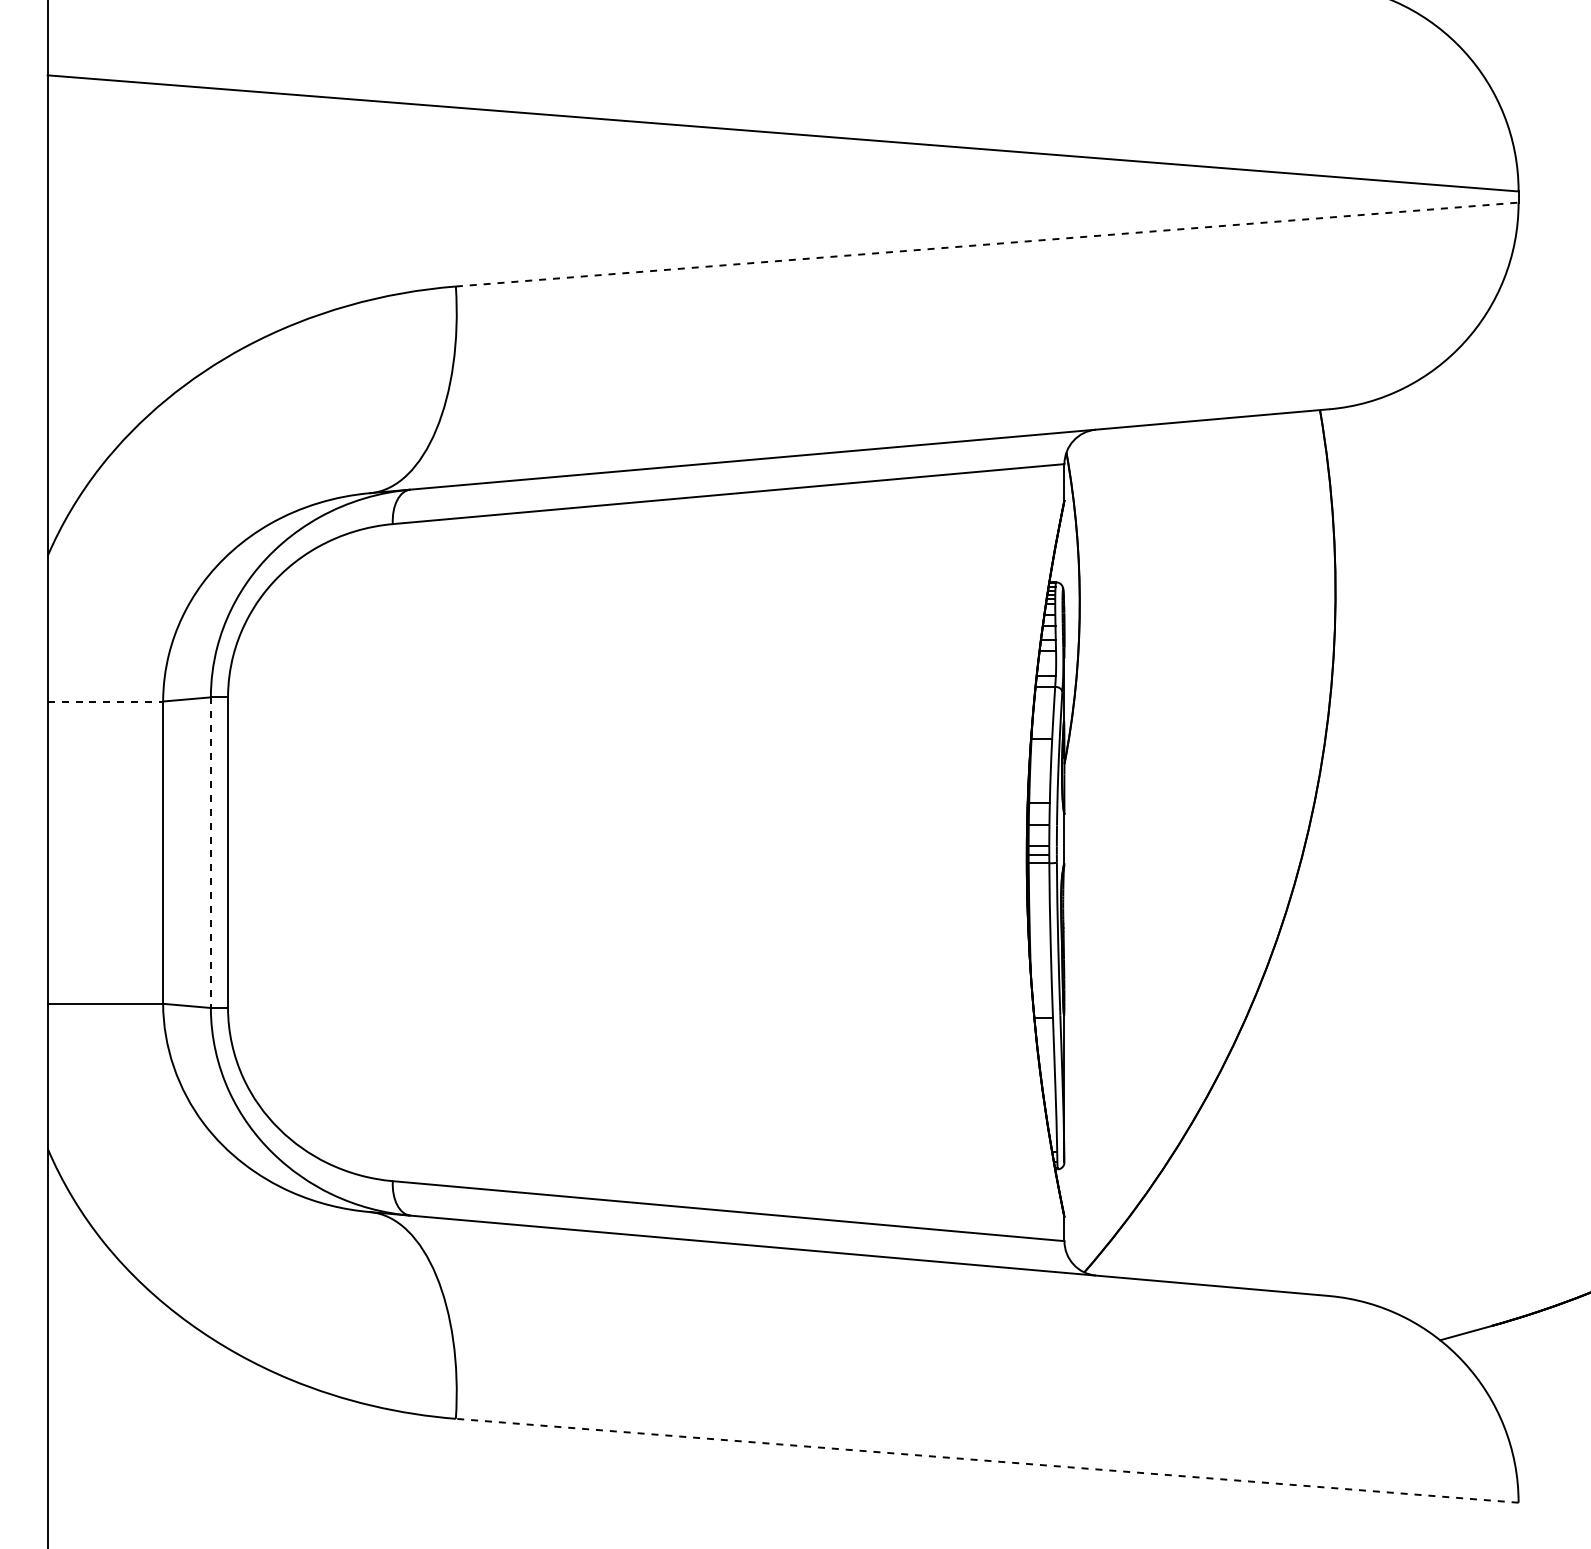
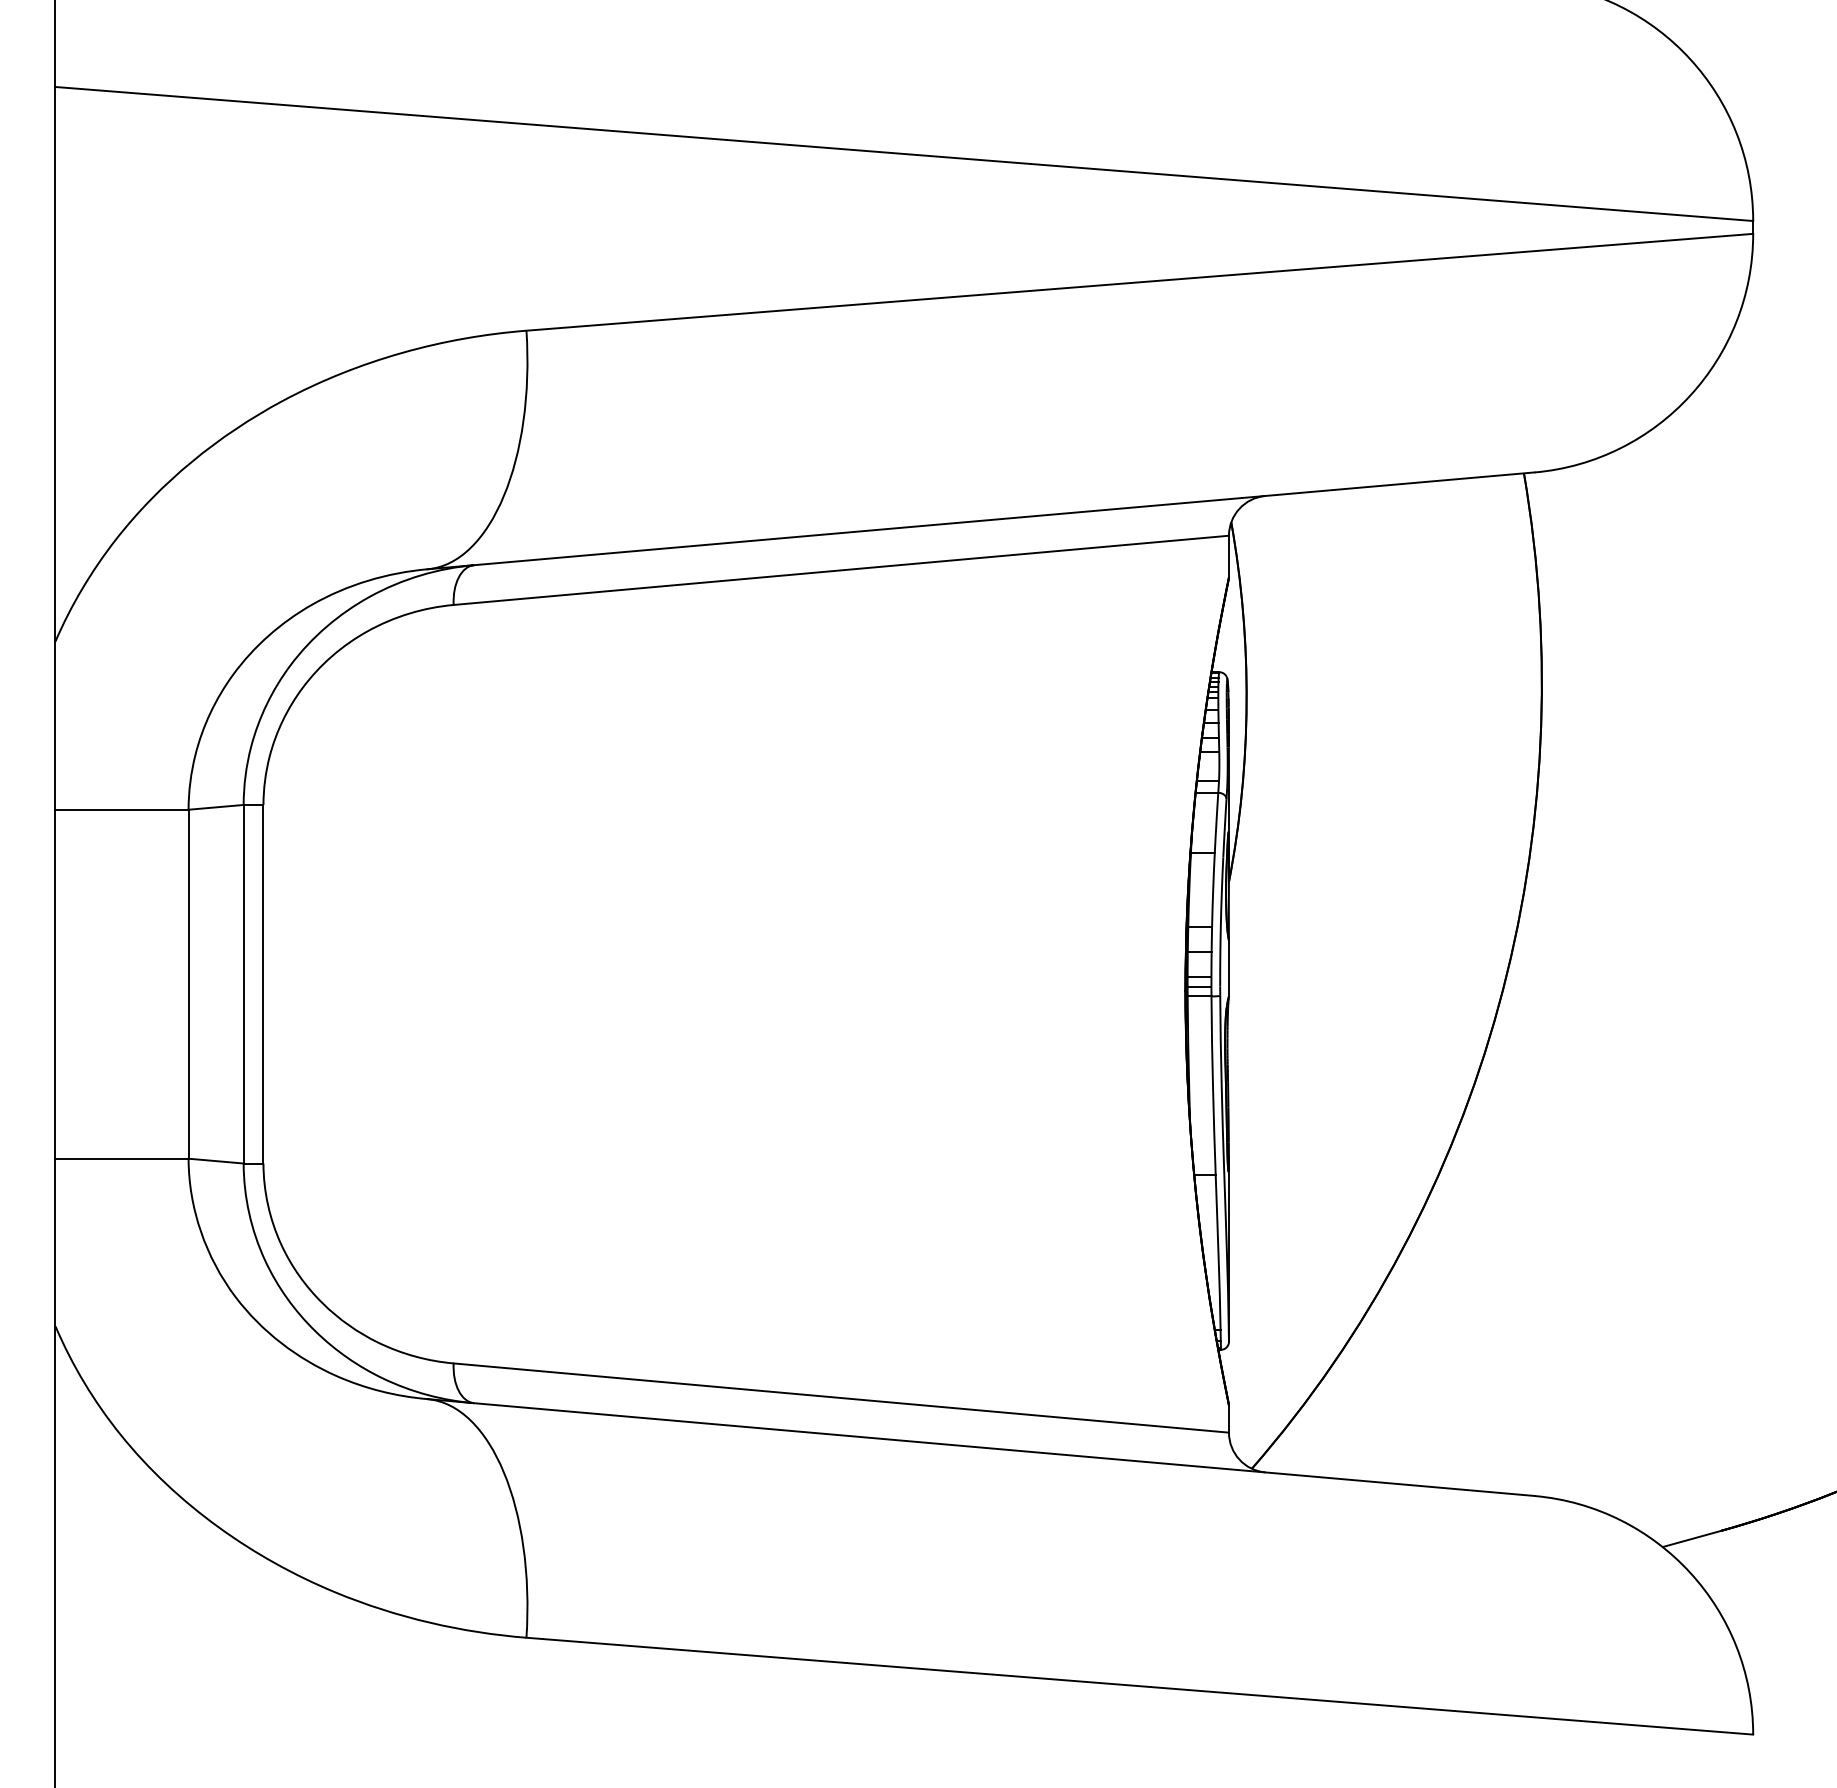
line: (987, 244) -> (1140, 282), dashed -> solid
line: (105, 701) -> (122, 809), dashed -> solid
line: (210, 853) -> (243, 985), dashed -> solid
line: (986, 1460) -> (1138, 1685), dashed -> solid

